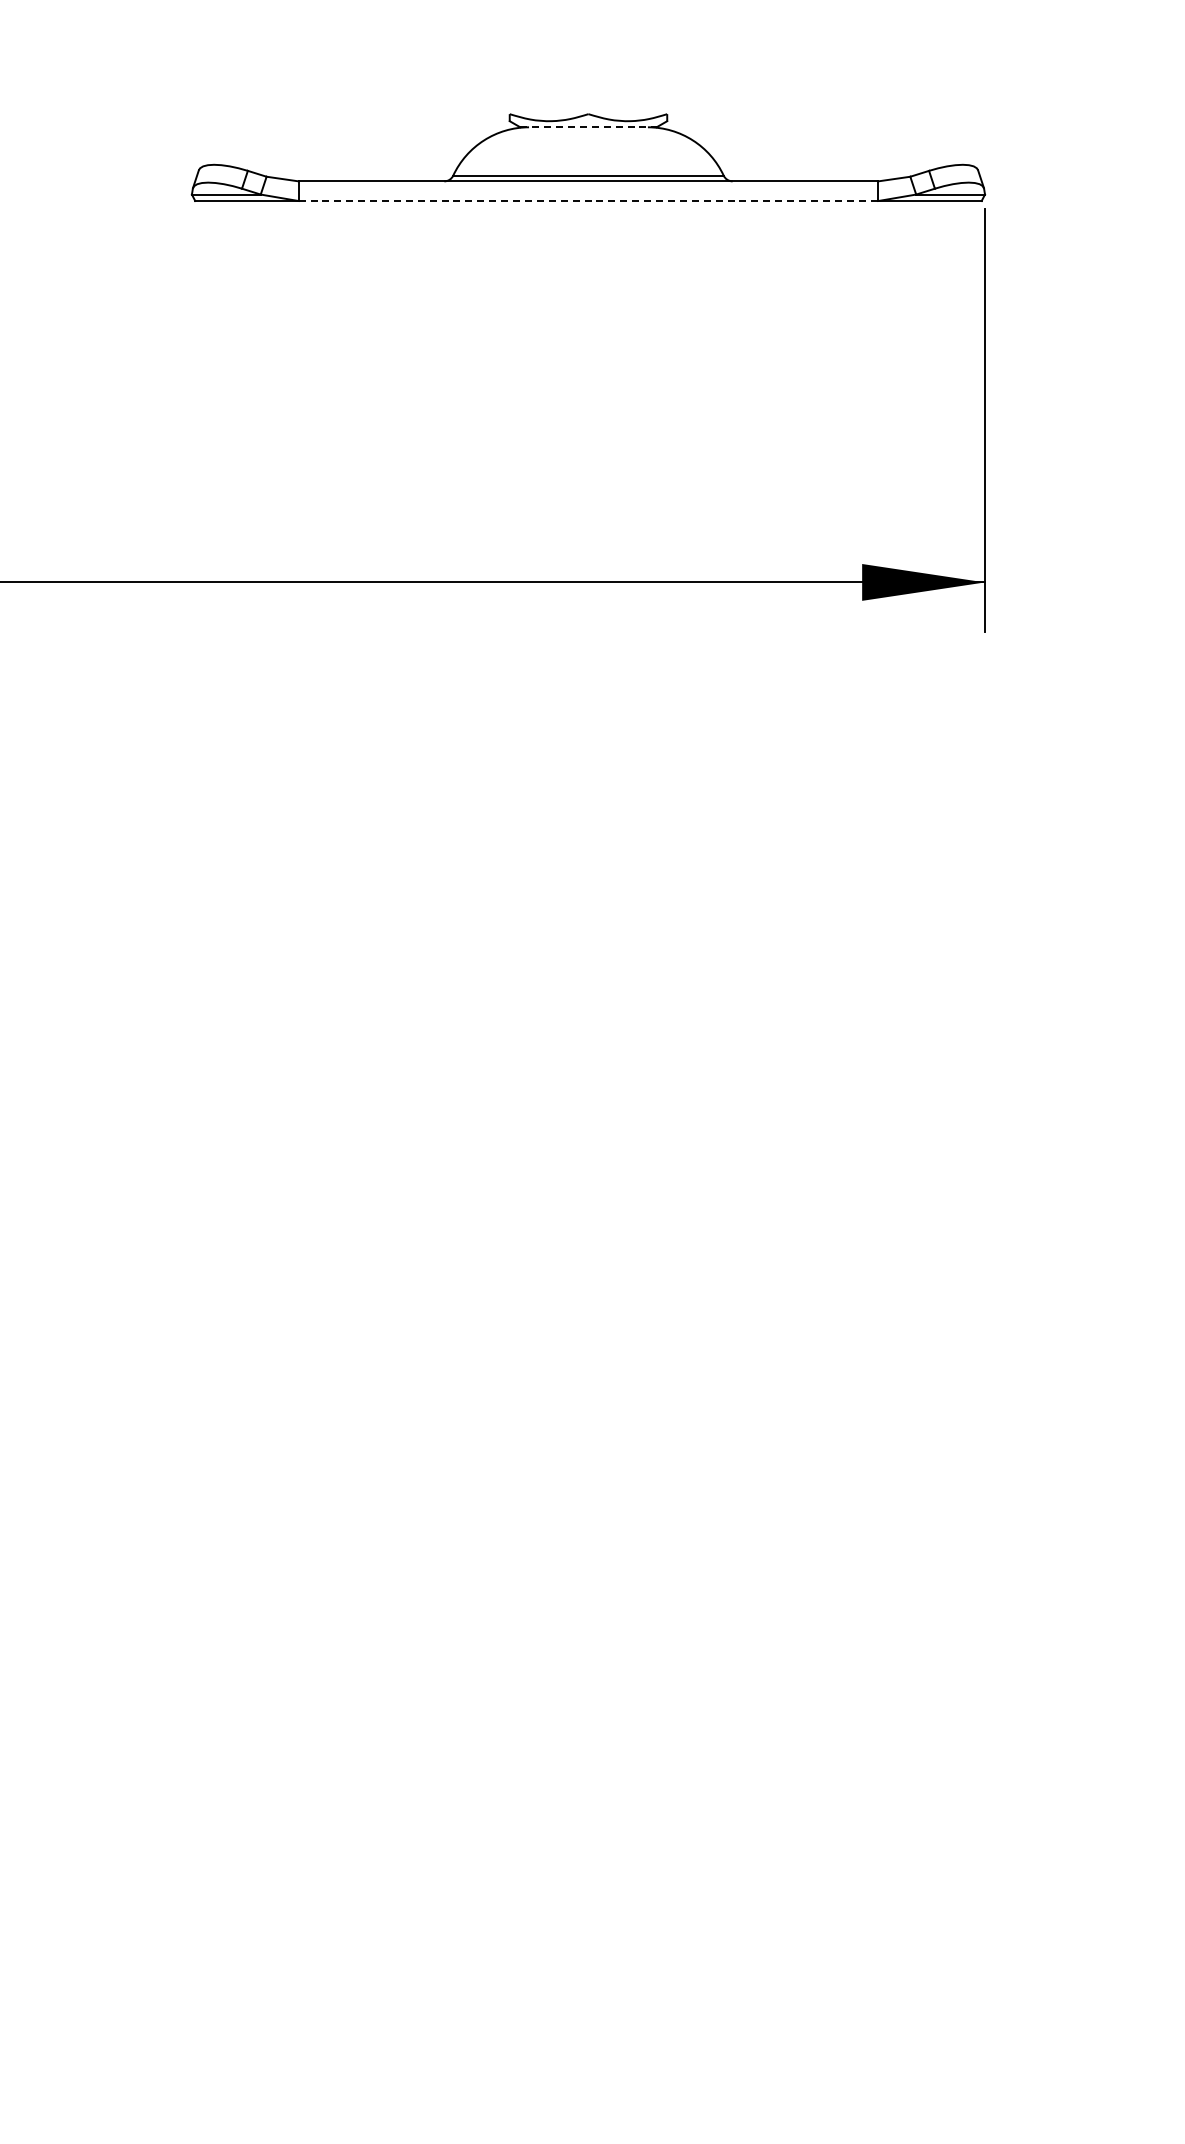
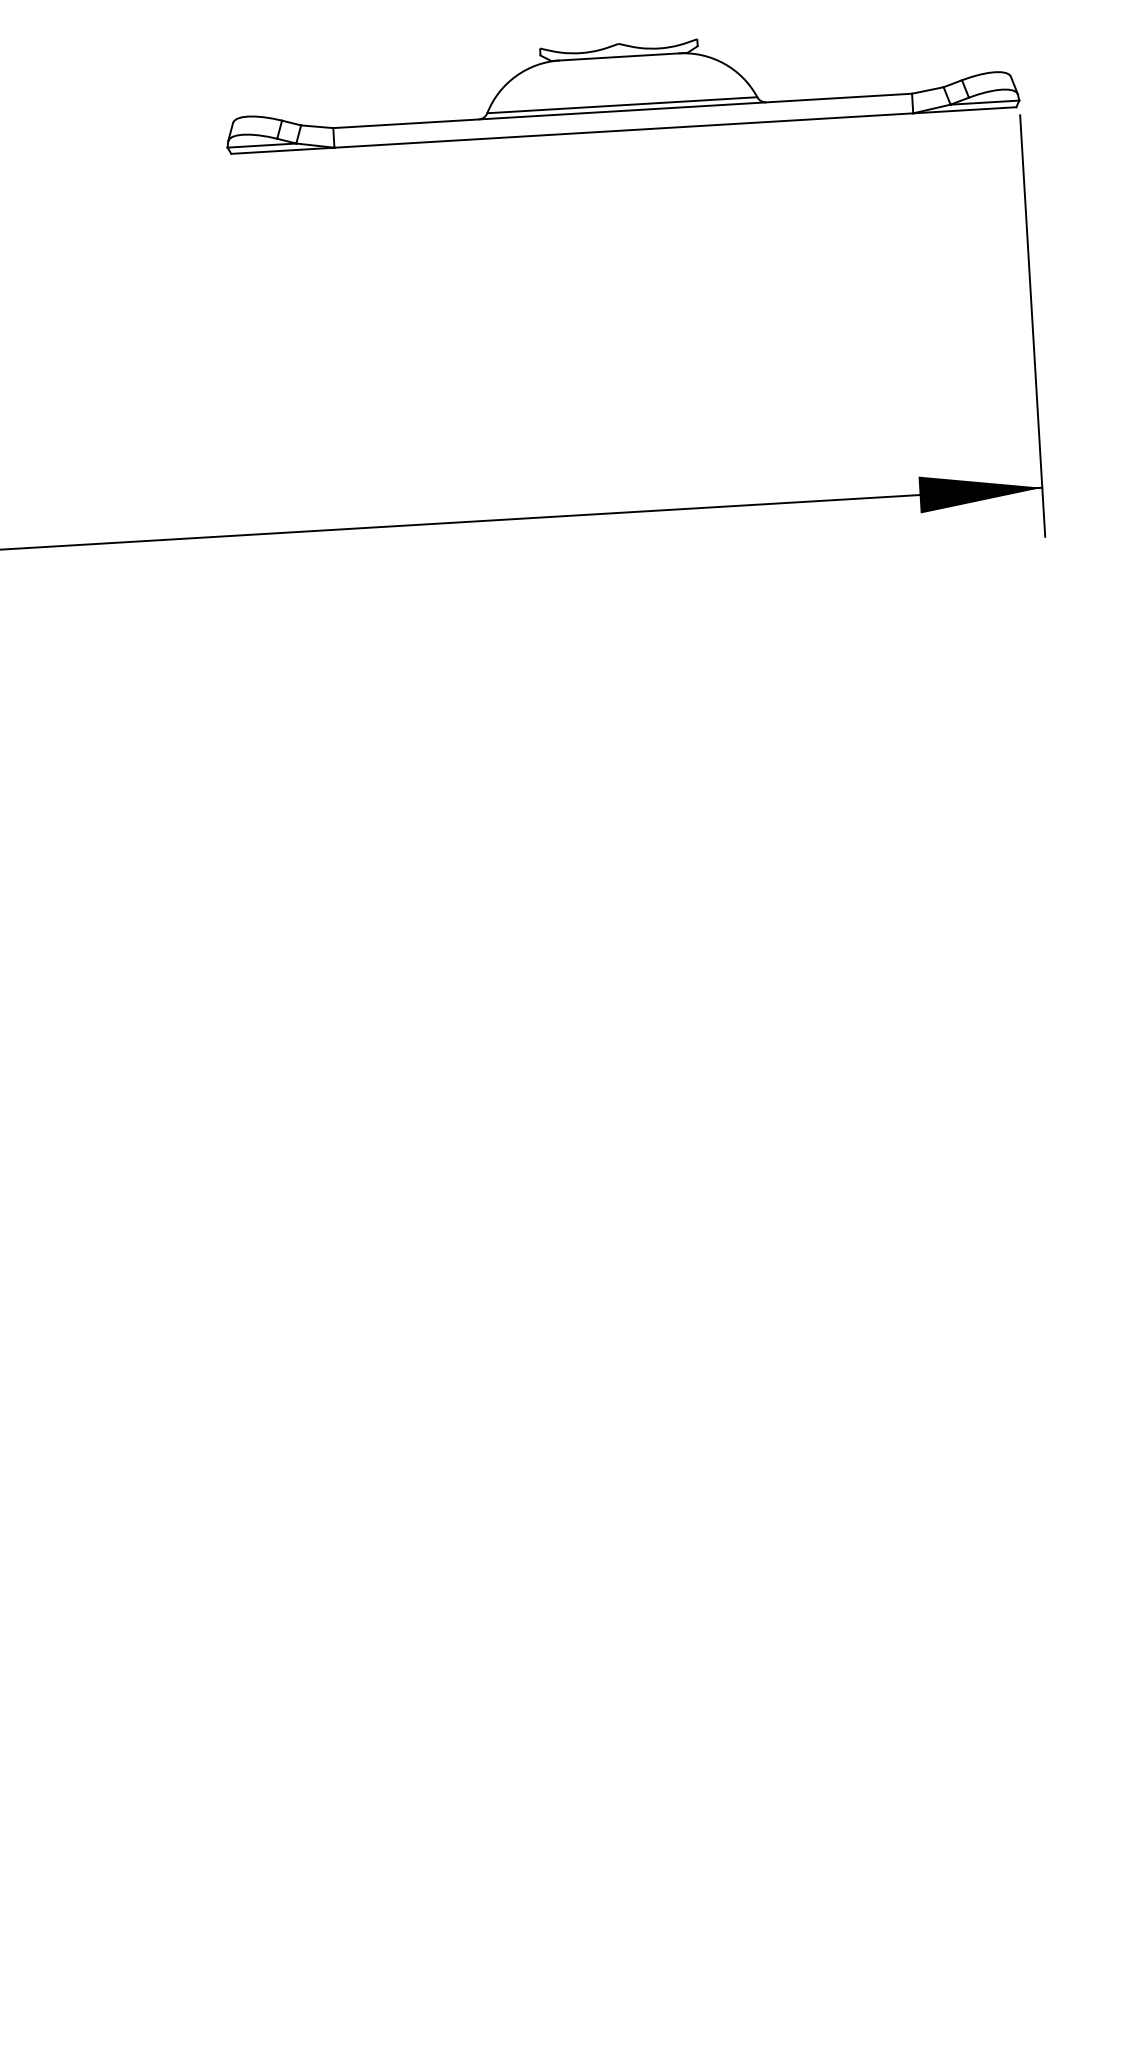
line: (588, 127) -> (619, 57), dashed -> solid
line: (588, 201) -> (623, 131), dashed -> solid

